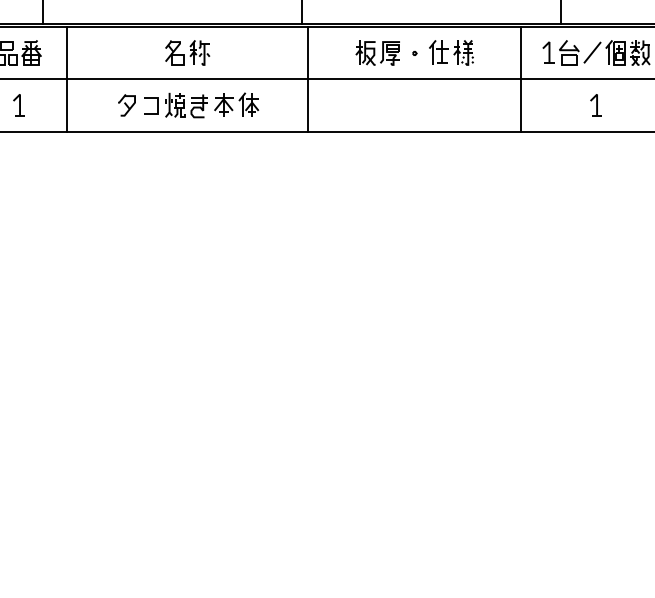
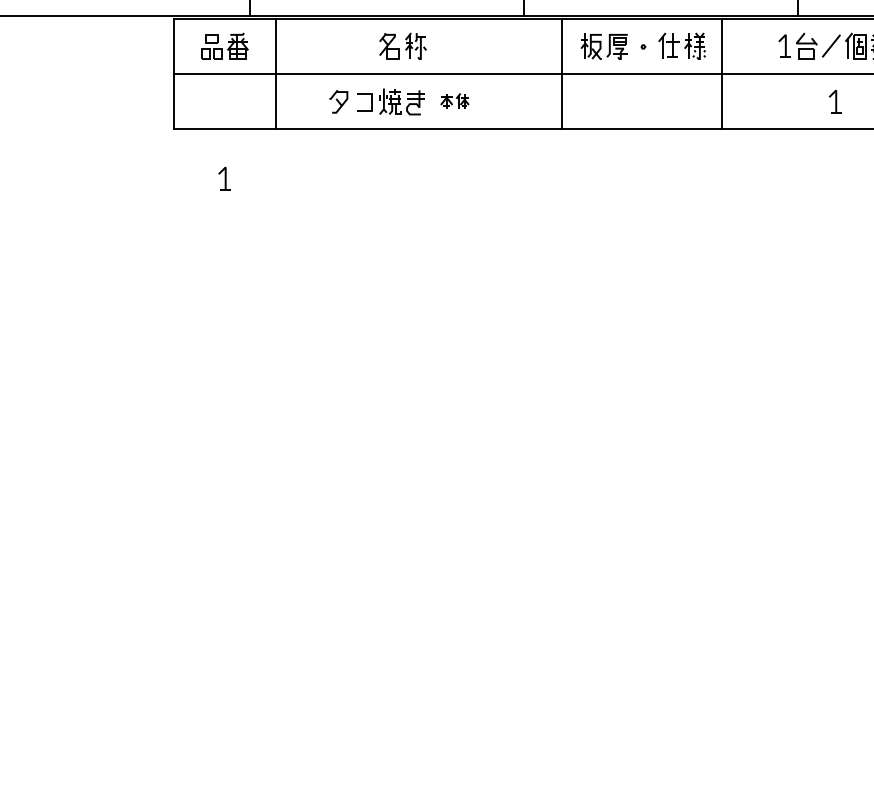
line: (308, 78) -> (561, 73), moved
line: (520, 78) -> (721, 73), moved
part: (236, 104) -> (454, 100), size x0.6
part: (18, 105) -> (224, 178), moved

